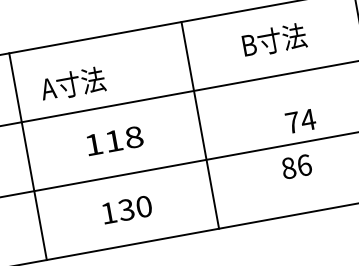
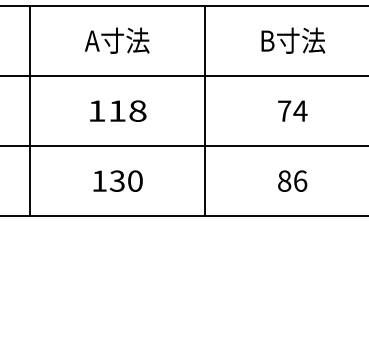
text: (72, 83) -> (116, 40), moved
text: (300, 120) -> (292, 110), moved
text: (296, 166) -> (292, 180), moved

